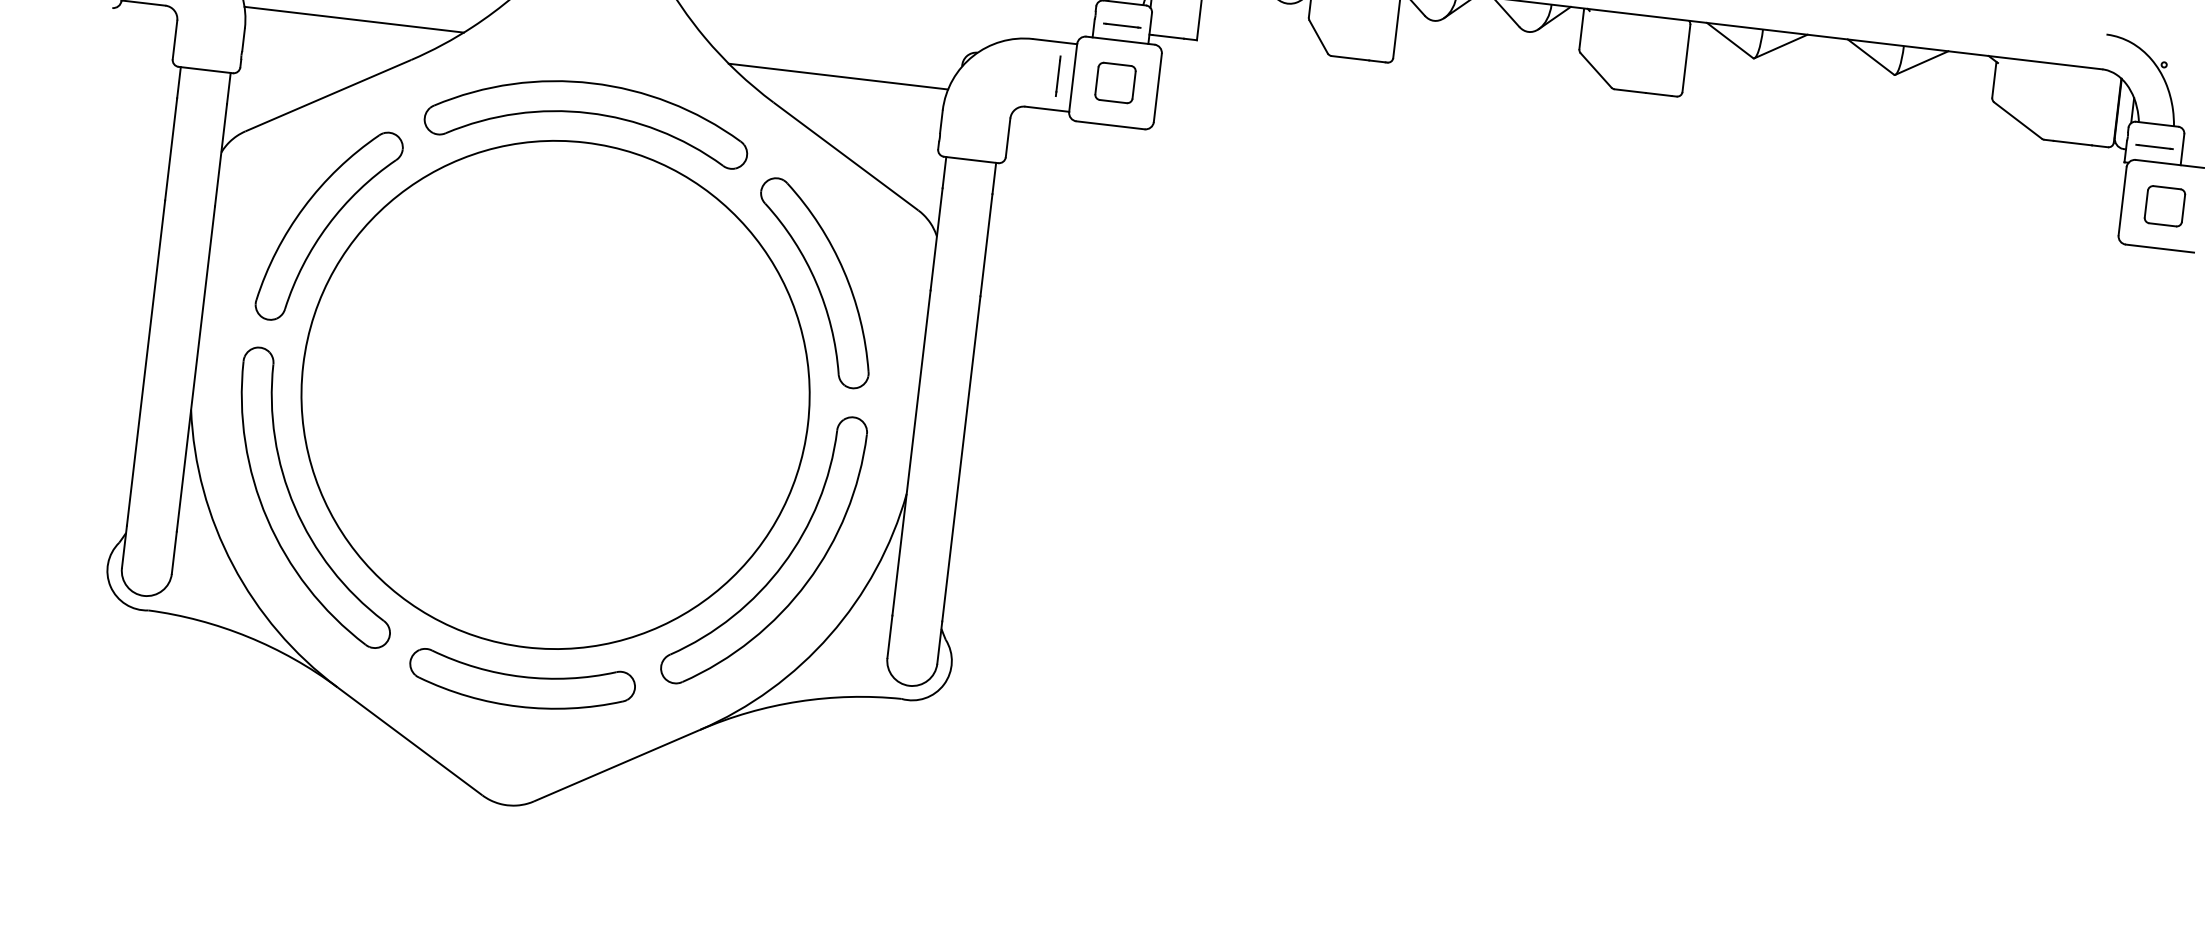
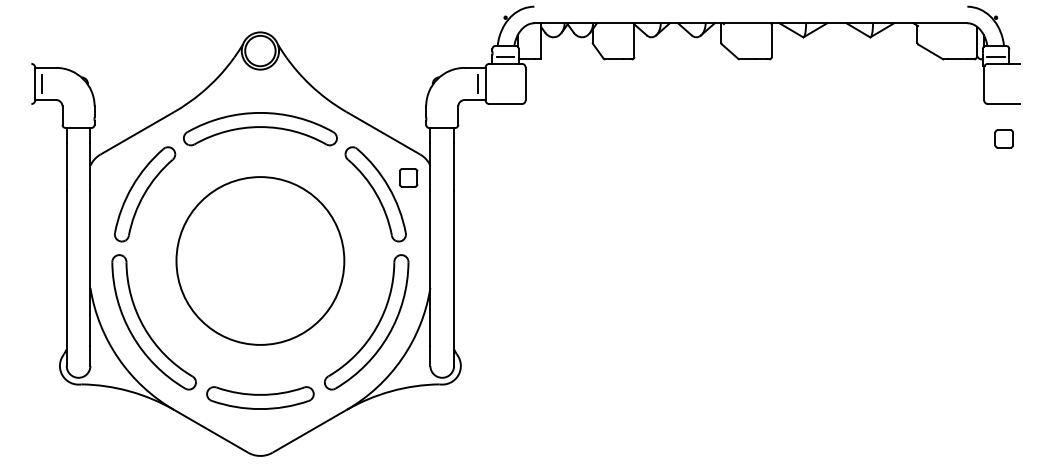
line: (354, 20) -> (145, 96), removed
line: (838, 77) -> (375, 96), removed
part: (1115, 81) -> (408, 177), moved
part: (2163, 205) -> (1003, 138), moved
circle: (555, 393) -> (260, 260), size x0.7

